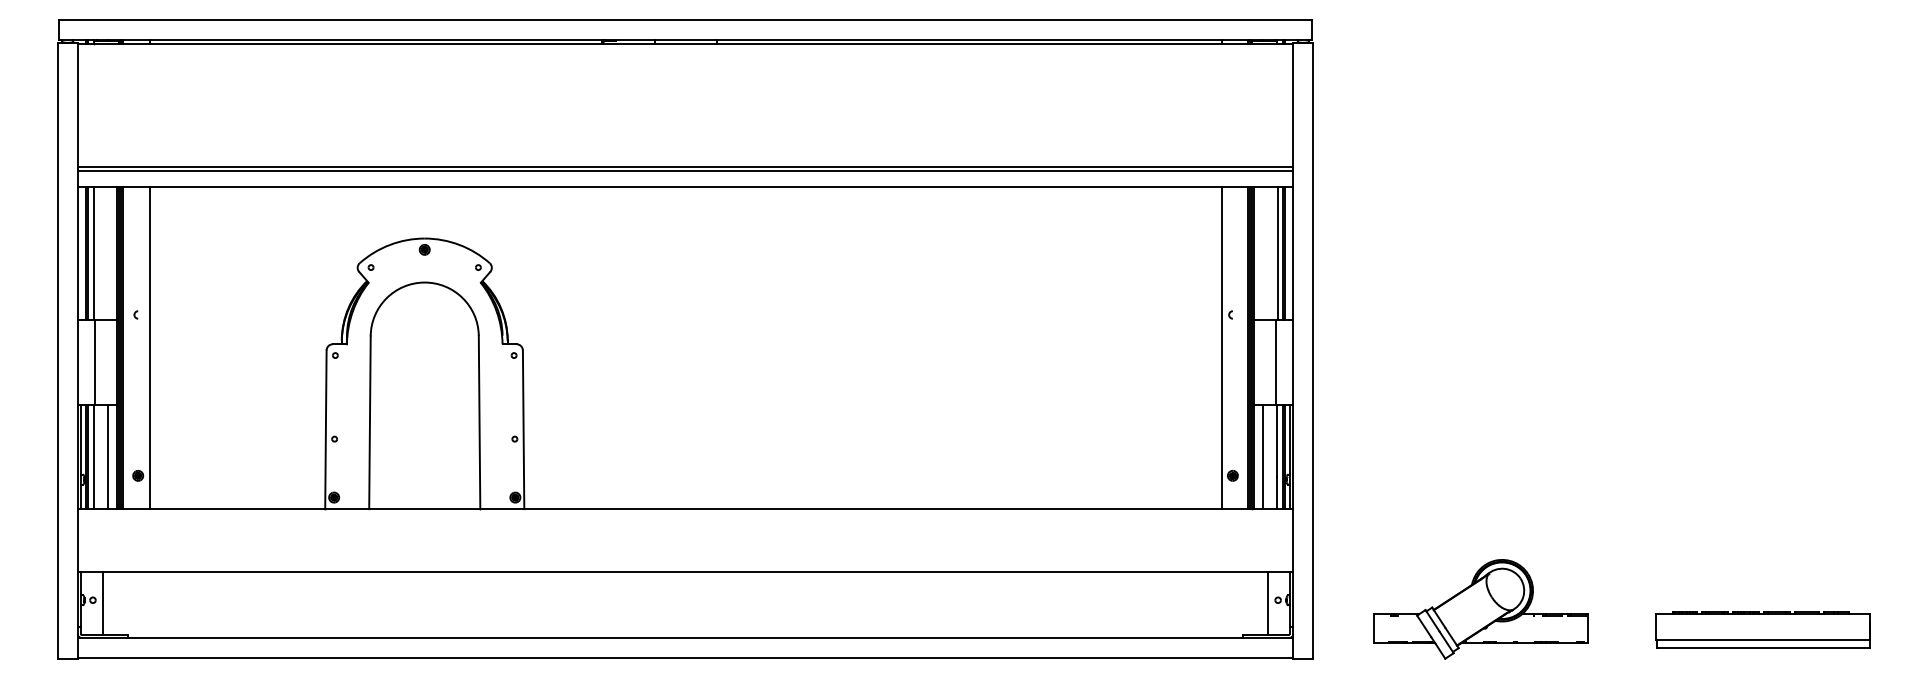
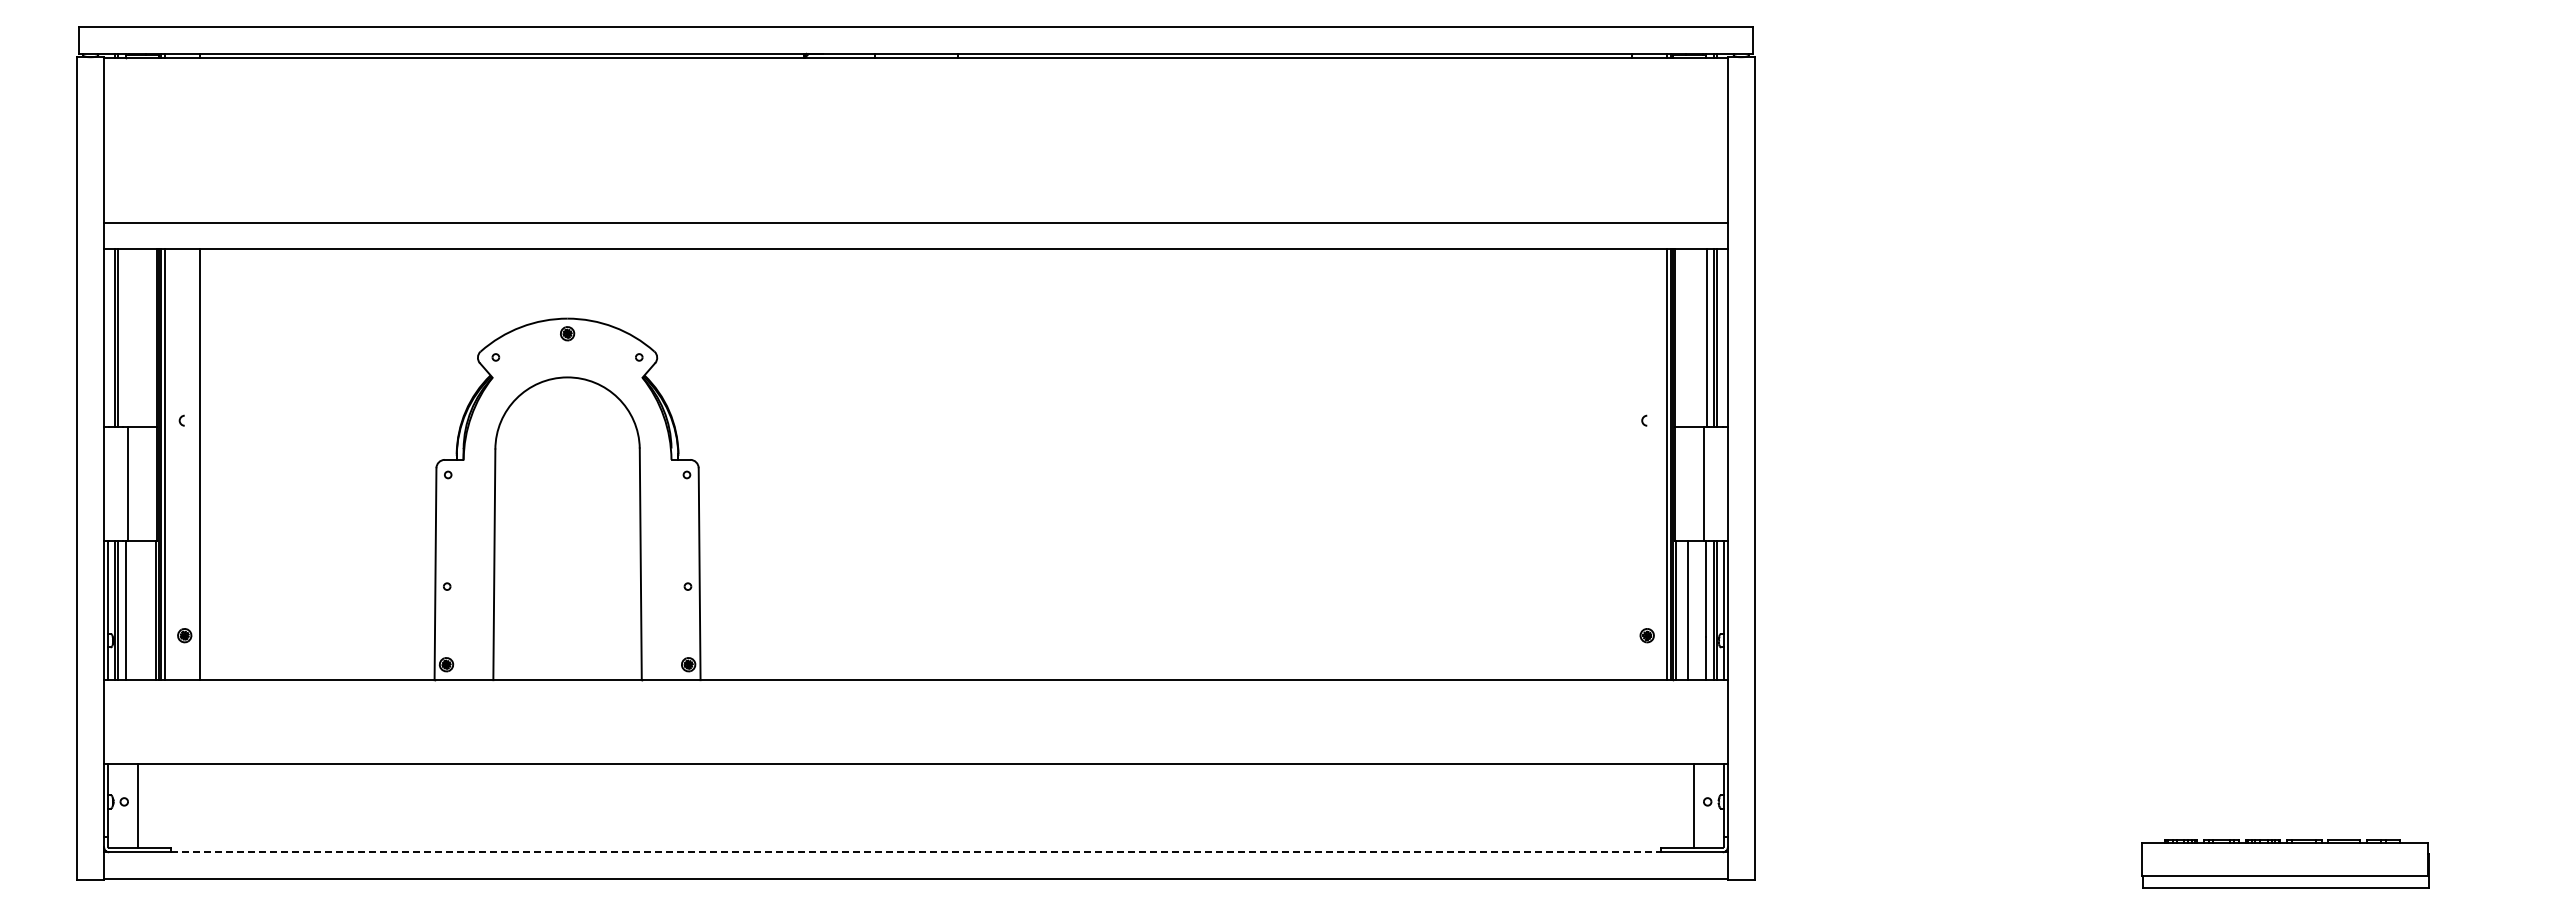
line: (685, 171) -> (915, 228), removed
line: (93, 253) -> (125, 338), removed
line: (1221, 347) -> (1632, 464), removed
line: (108, 457) -> (144, 610), removed
part: (1480, 609) -> (1978, 814), removed
part: (1763, 629) -> (2285, 863), moved
line: (685, 638) -> (915, 852), solid -> dashed

